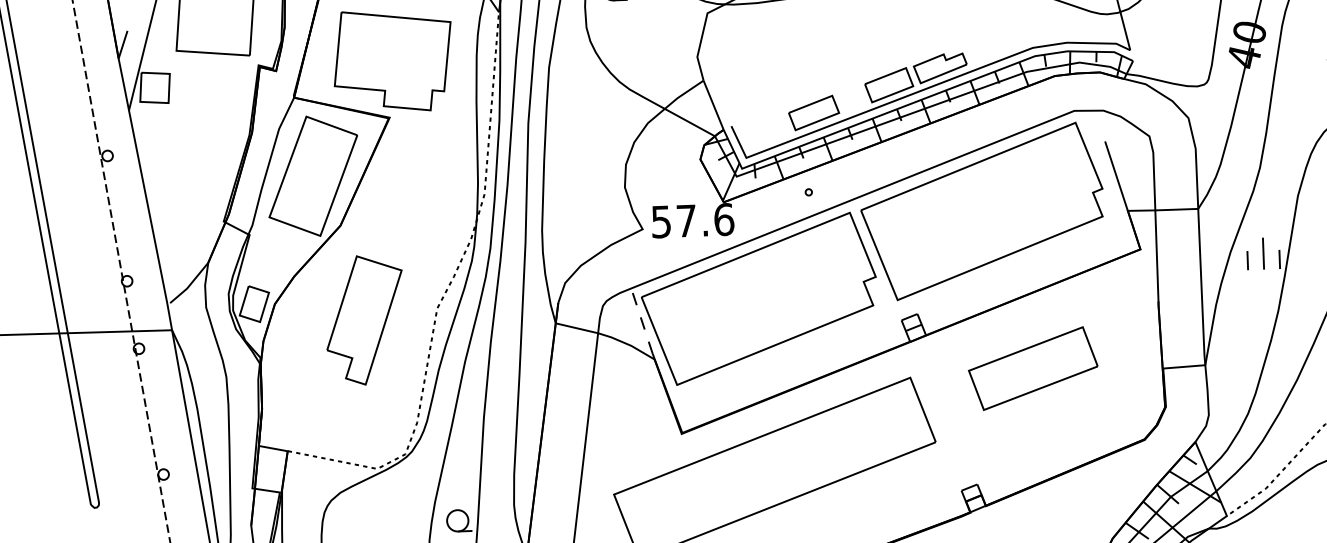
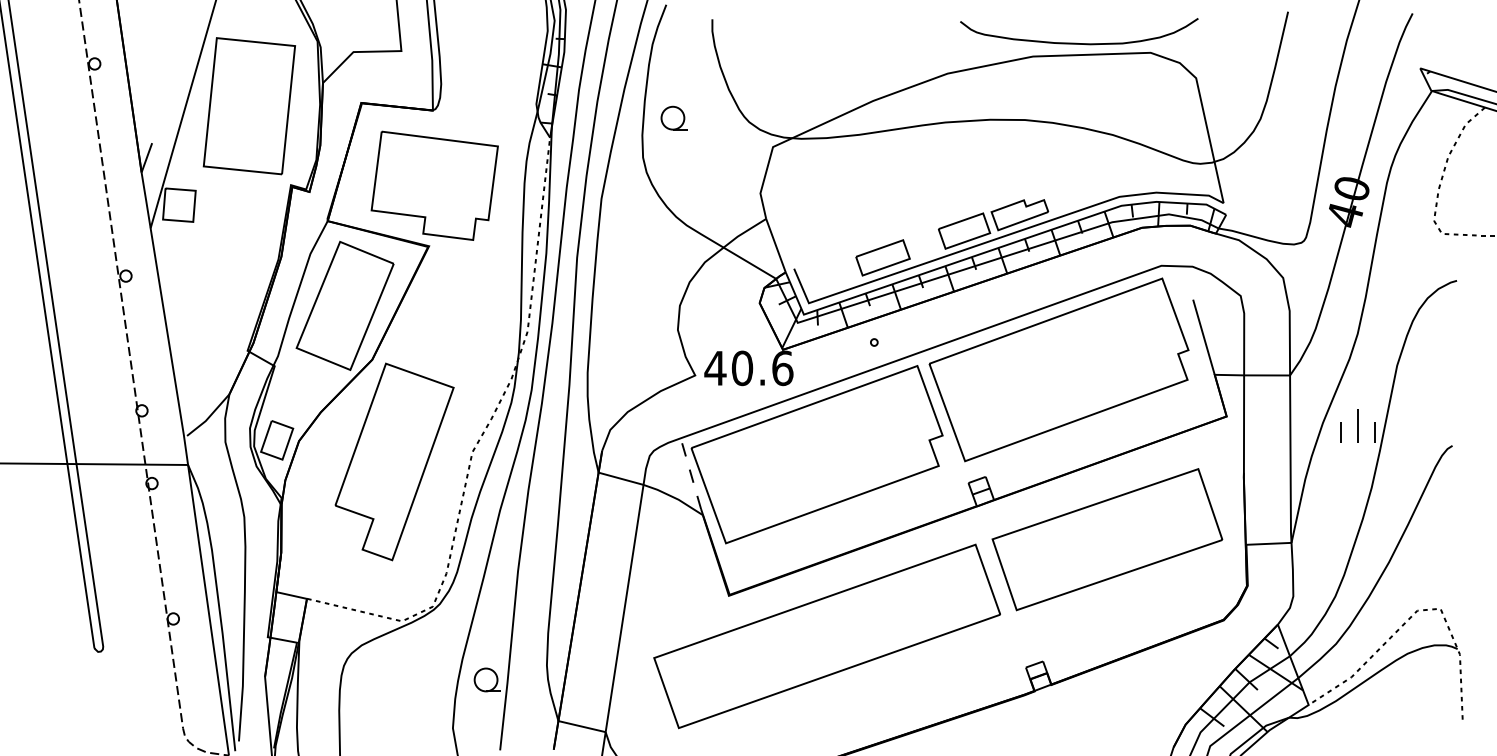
text: (673, 221) -> (728, 368), 57.6 -> 40.6
part: (364, 319) -> (394, 461), size x1.43
part: (1033, 368) -> (1107, 539), size x1.67

